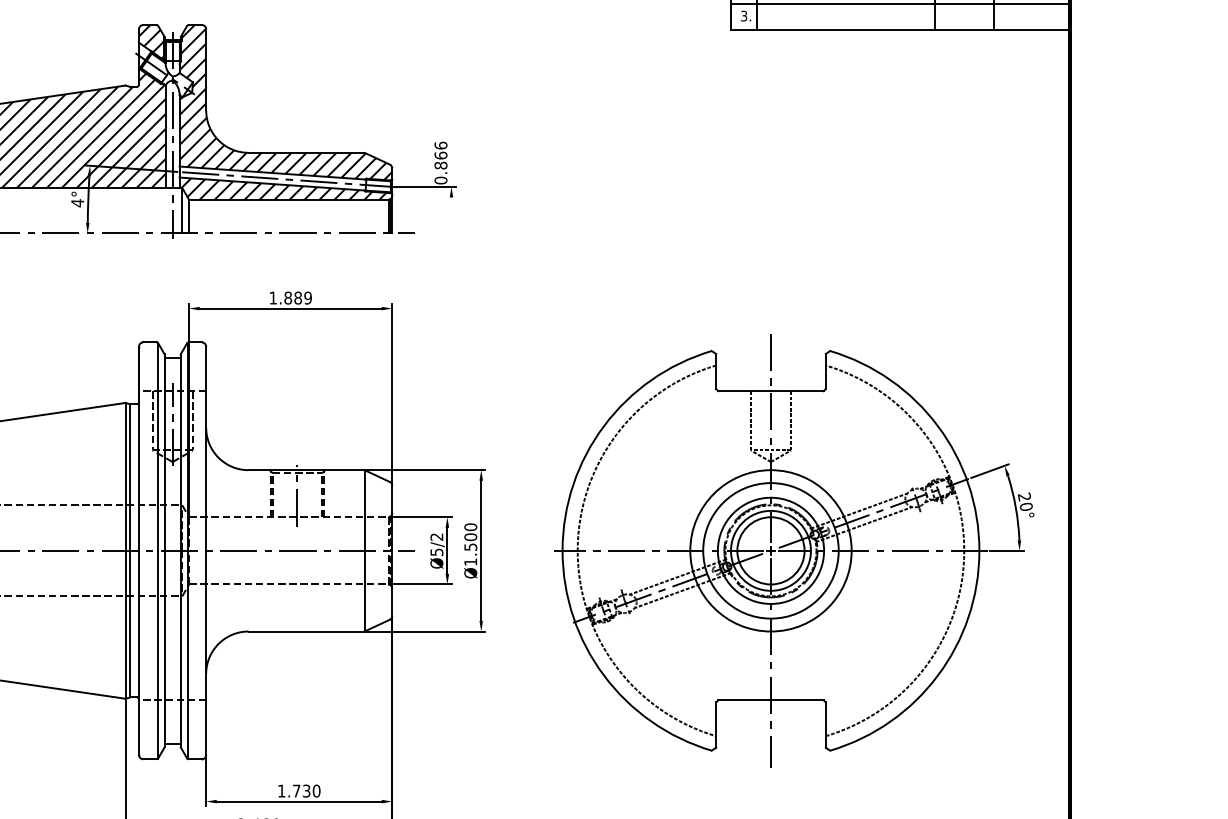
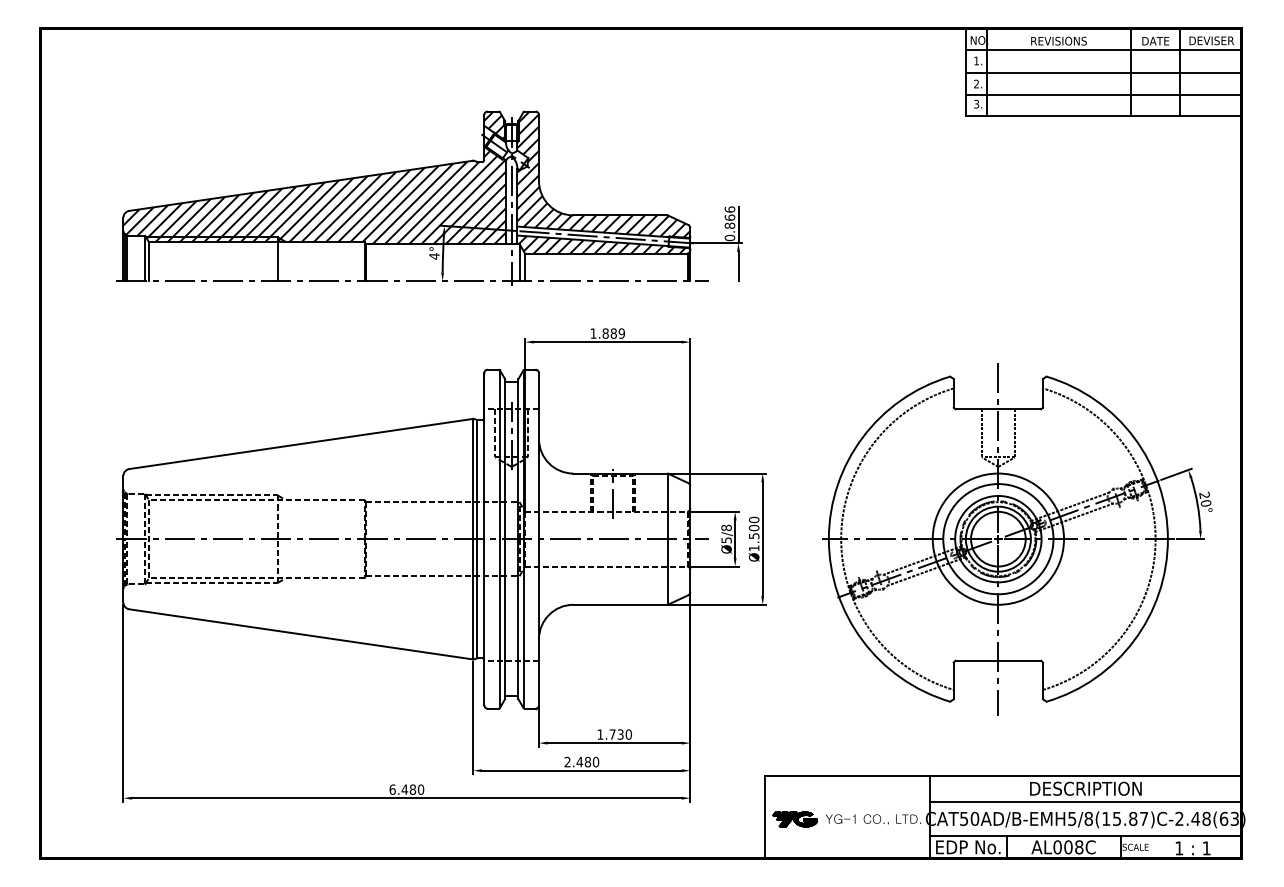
line: (451, 165) -> (738, 225), added
line: (451, 215) -> (738, 266), added
text: (436, 536) -> (726, 527), Ø5/2 -> Ø5/8

